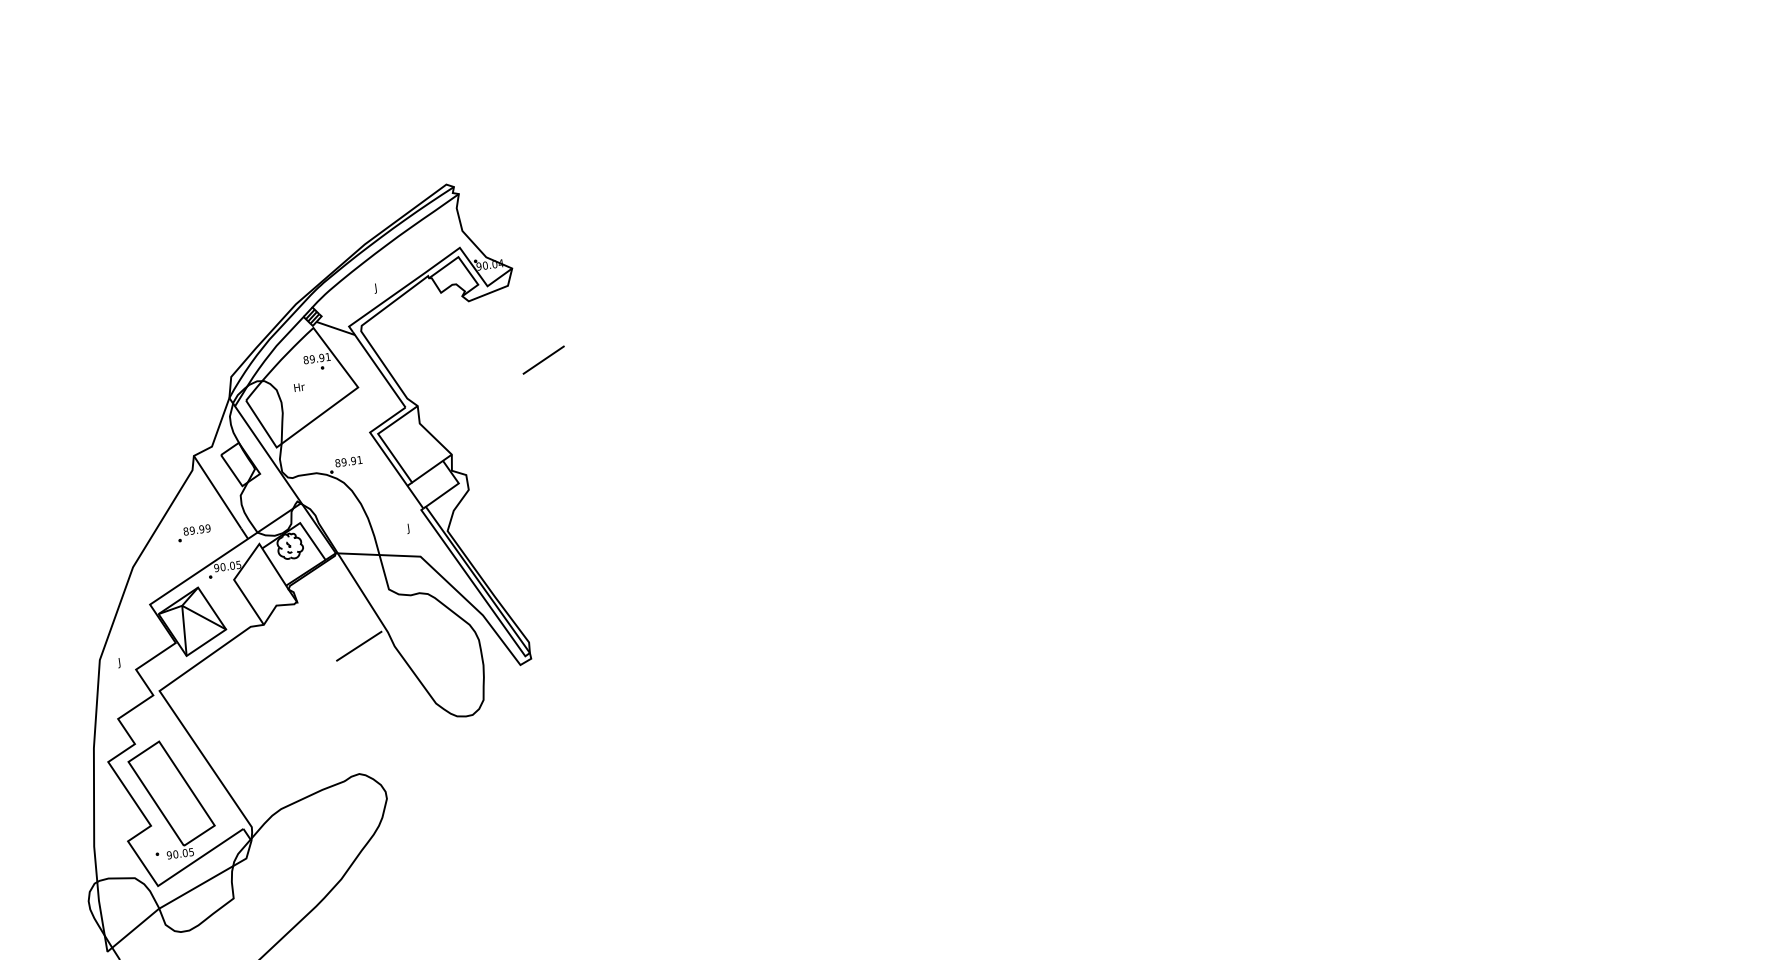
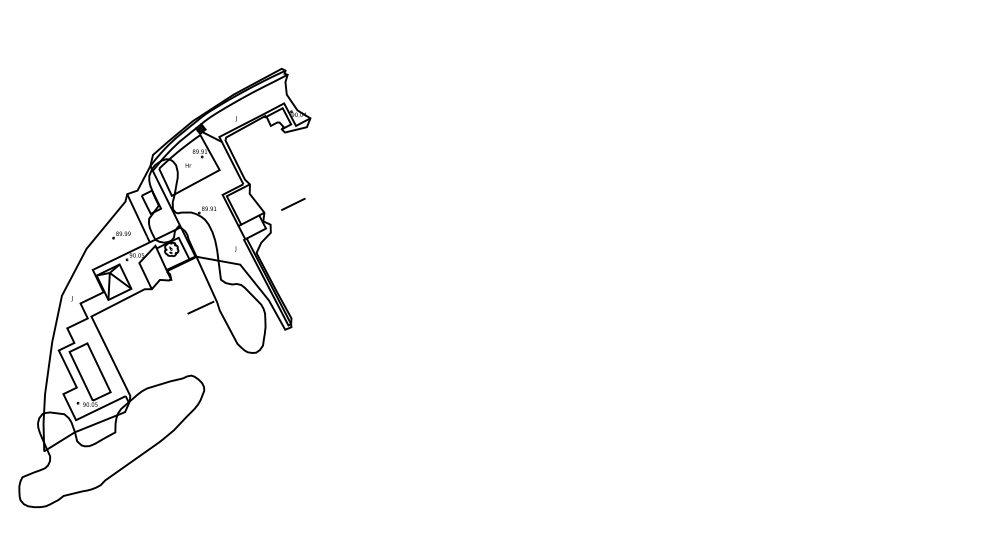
line: (543, 358) -> (293, 203), moved

